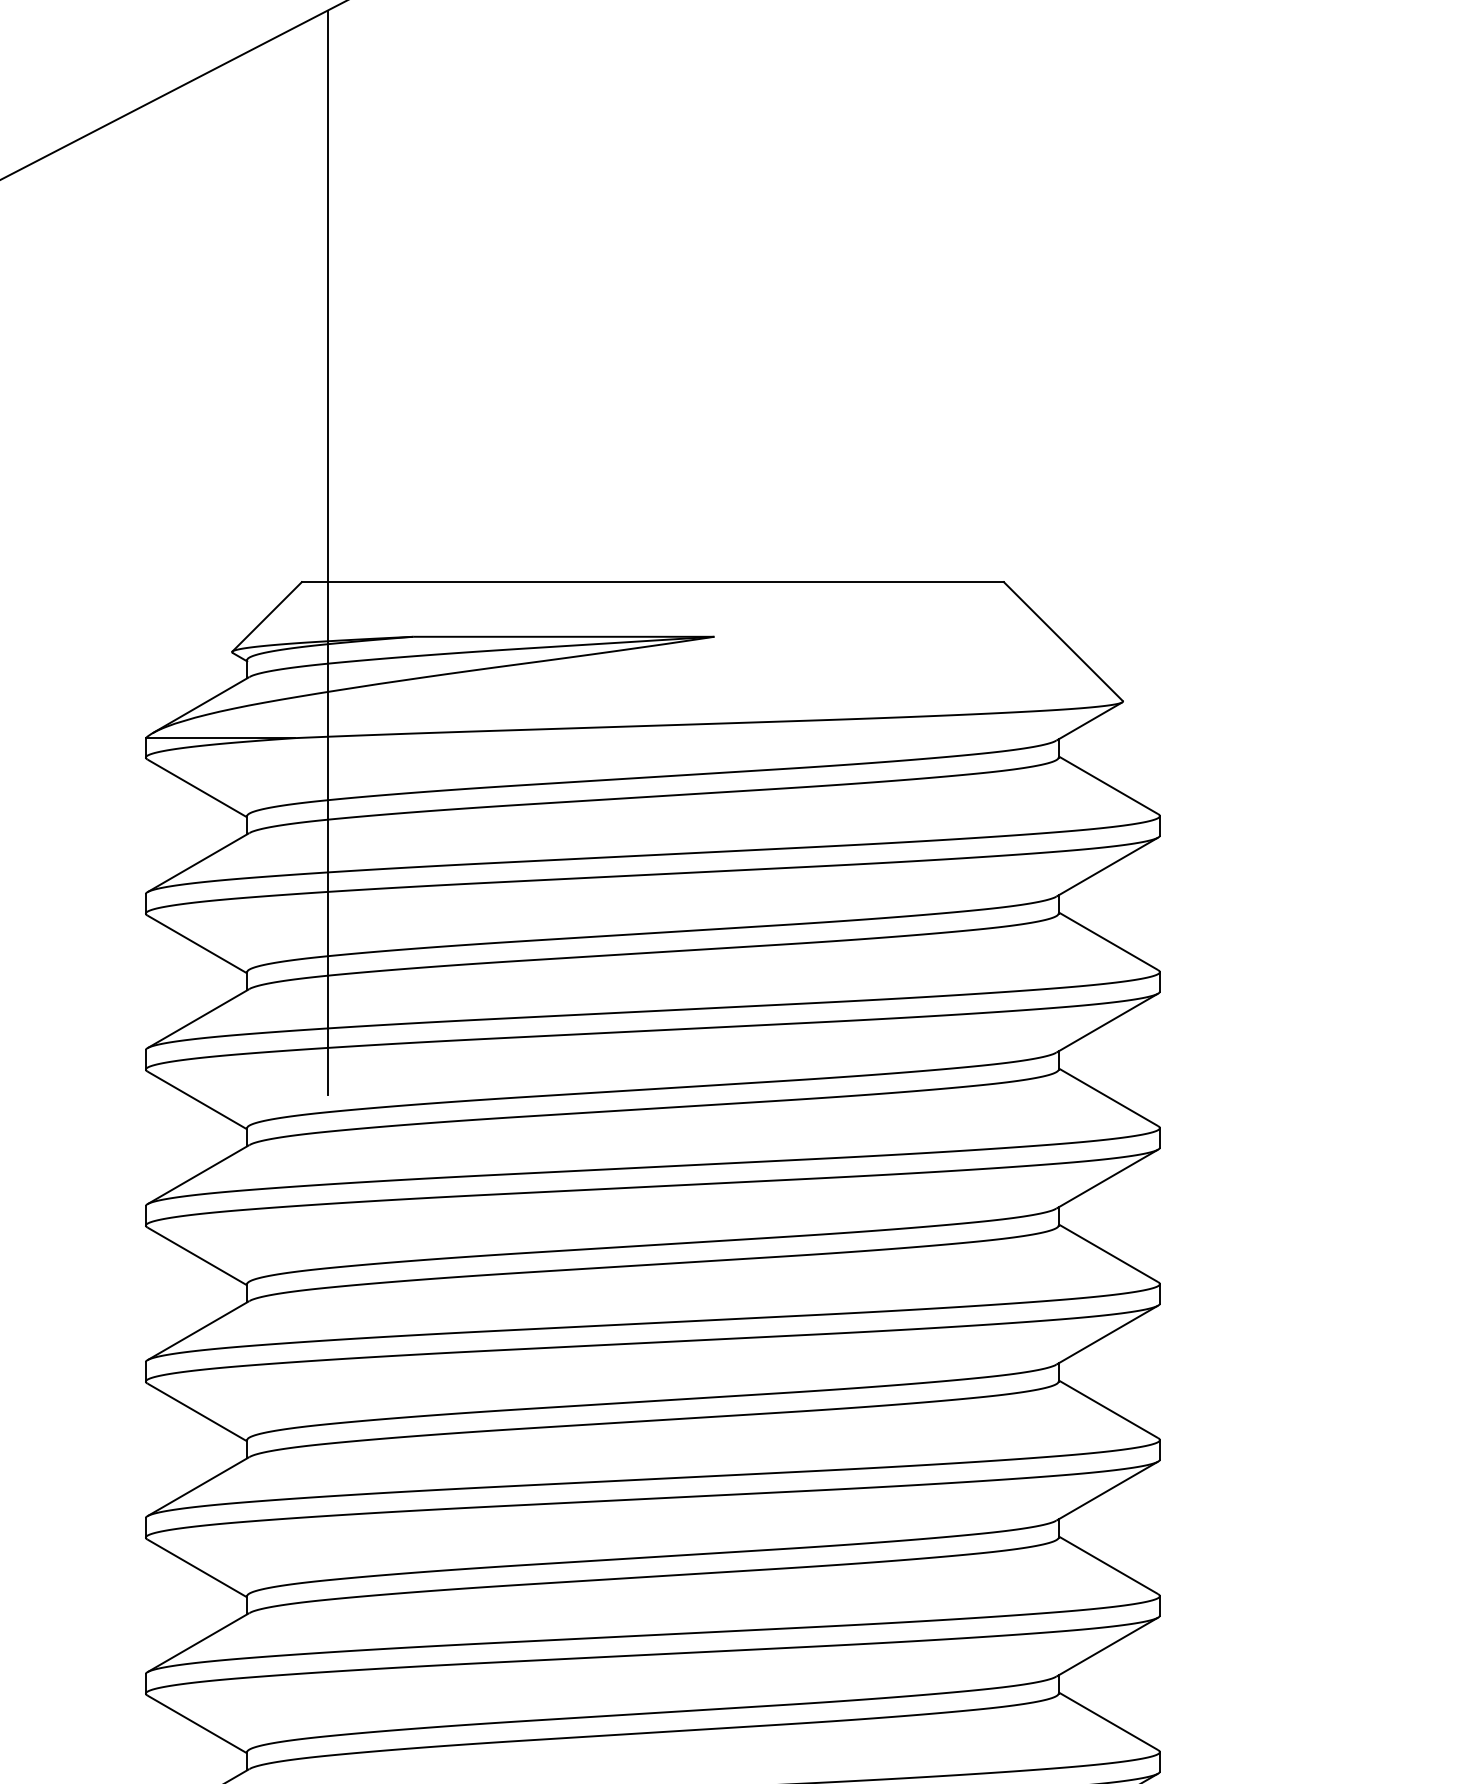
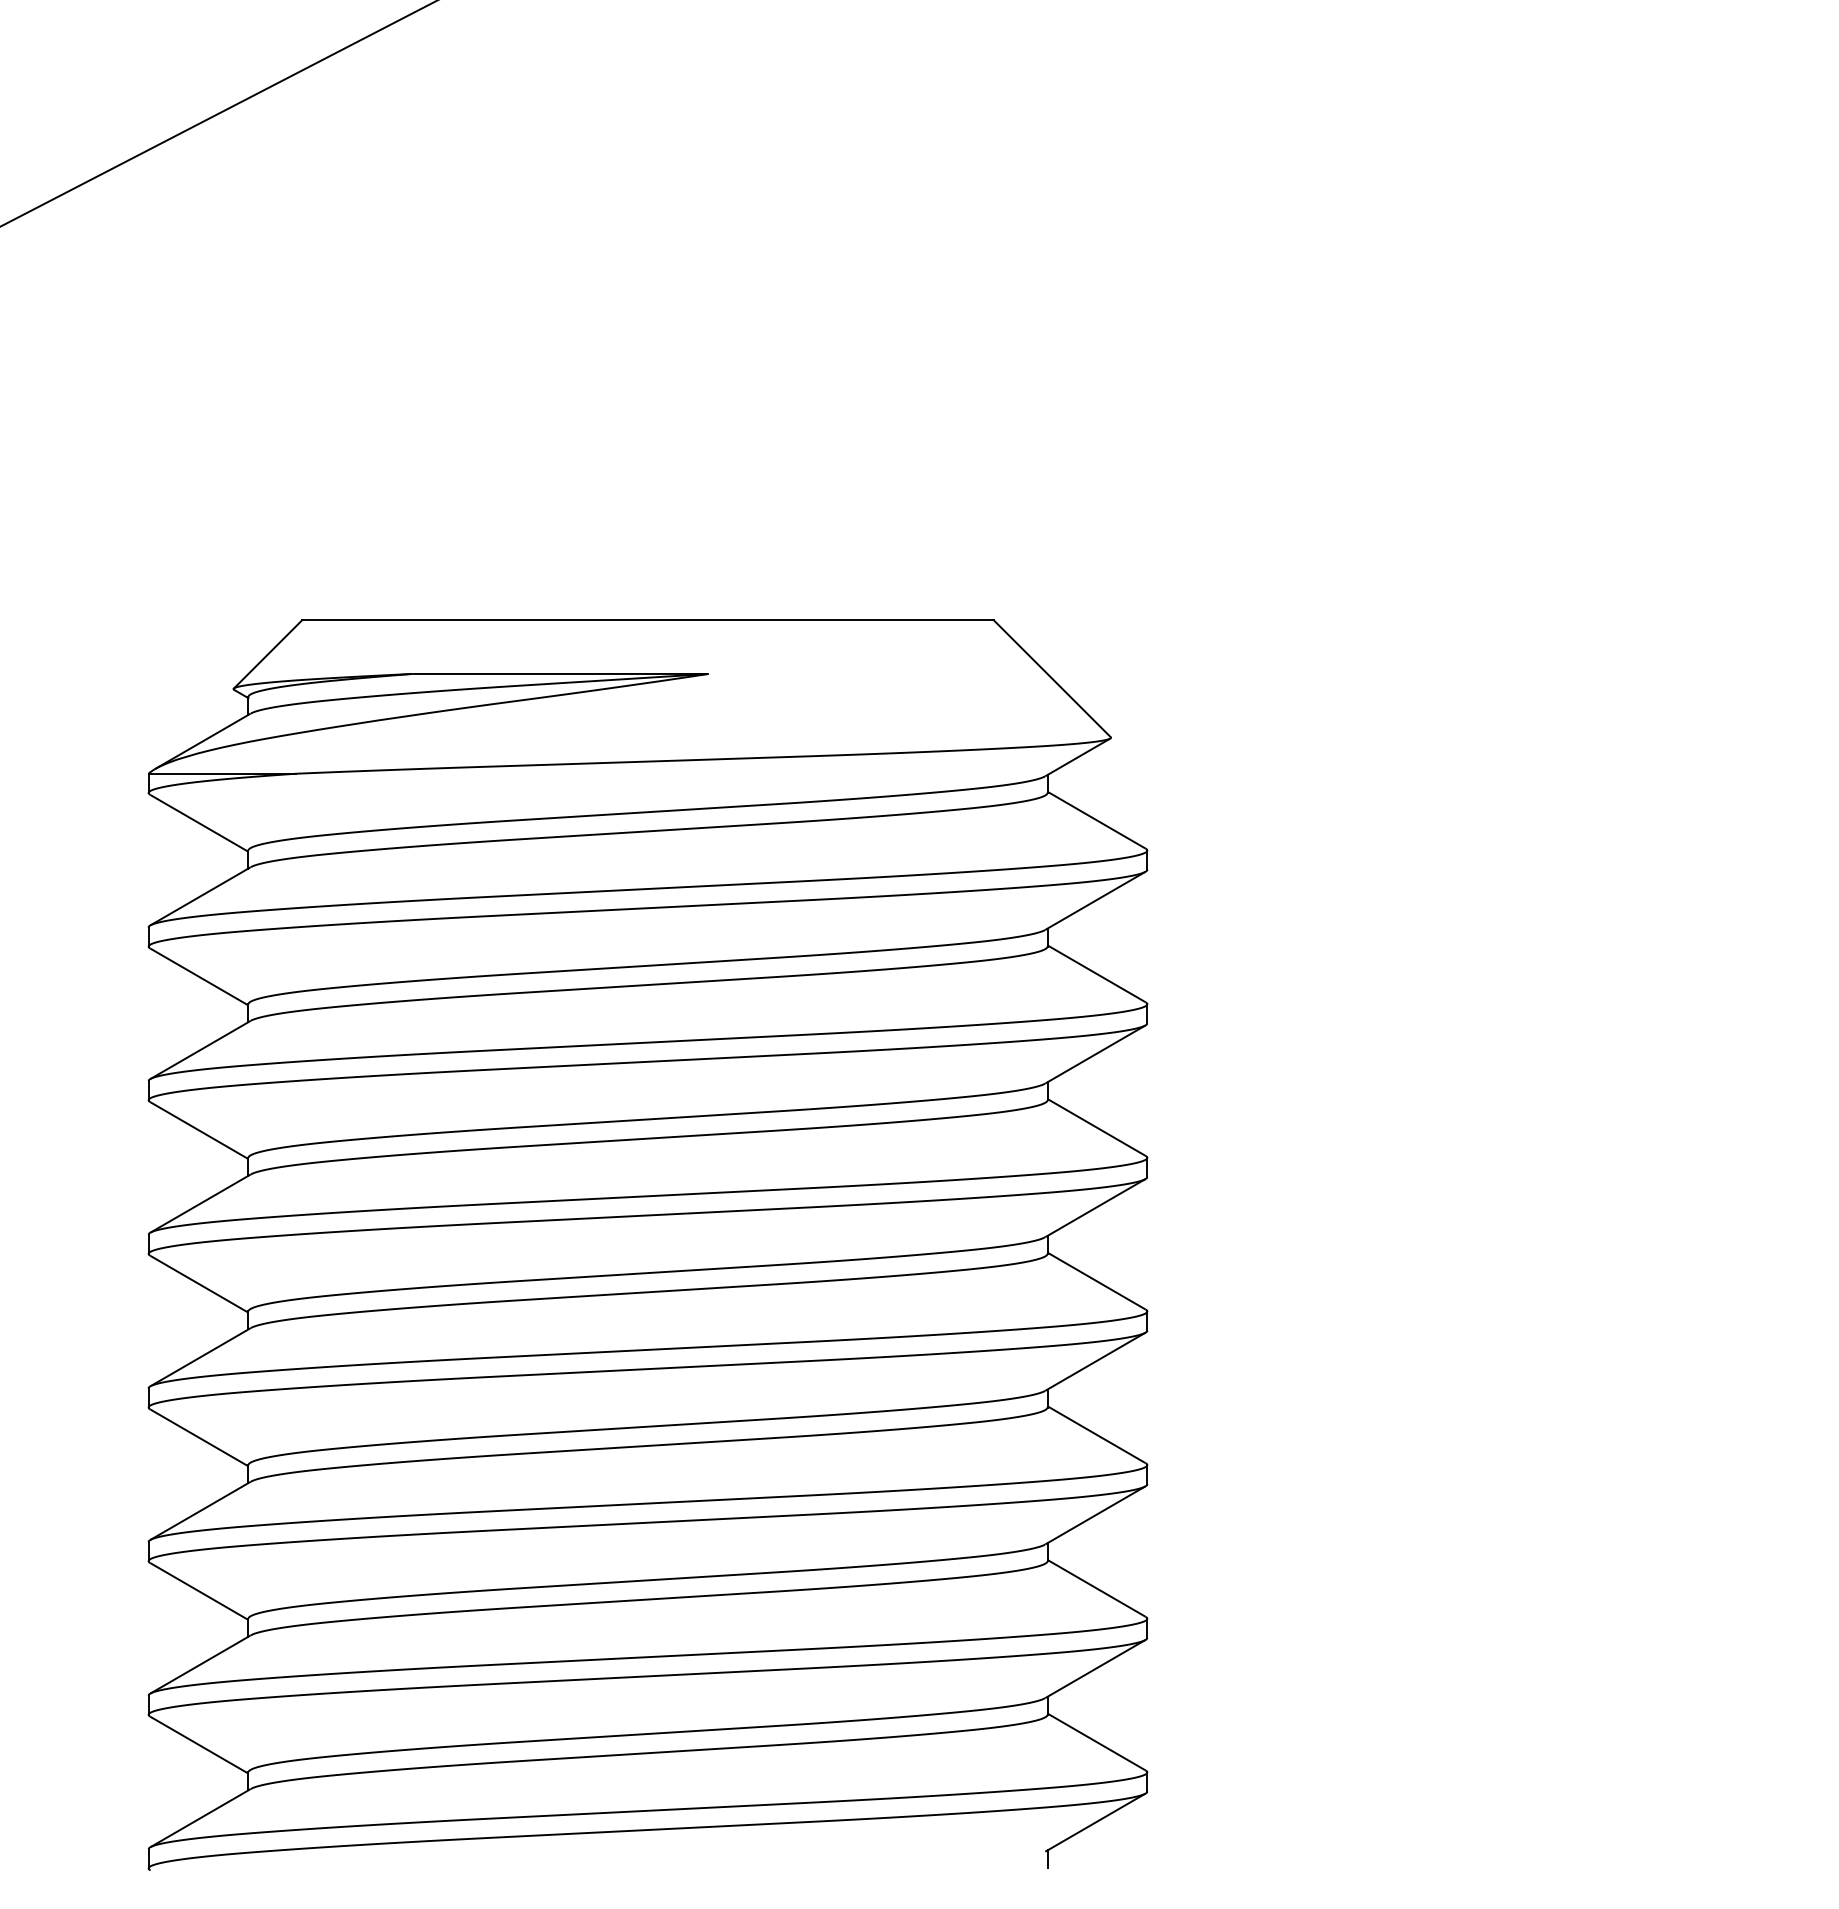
line: (327, 553) -> (327, 591), removed

